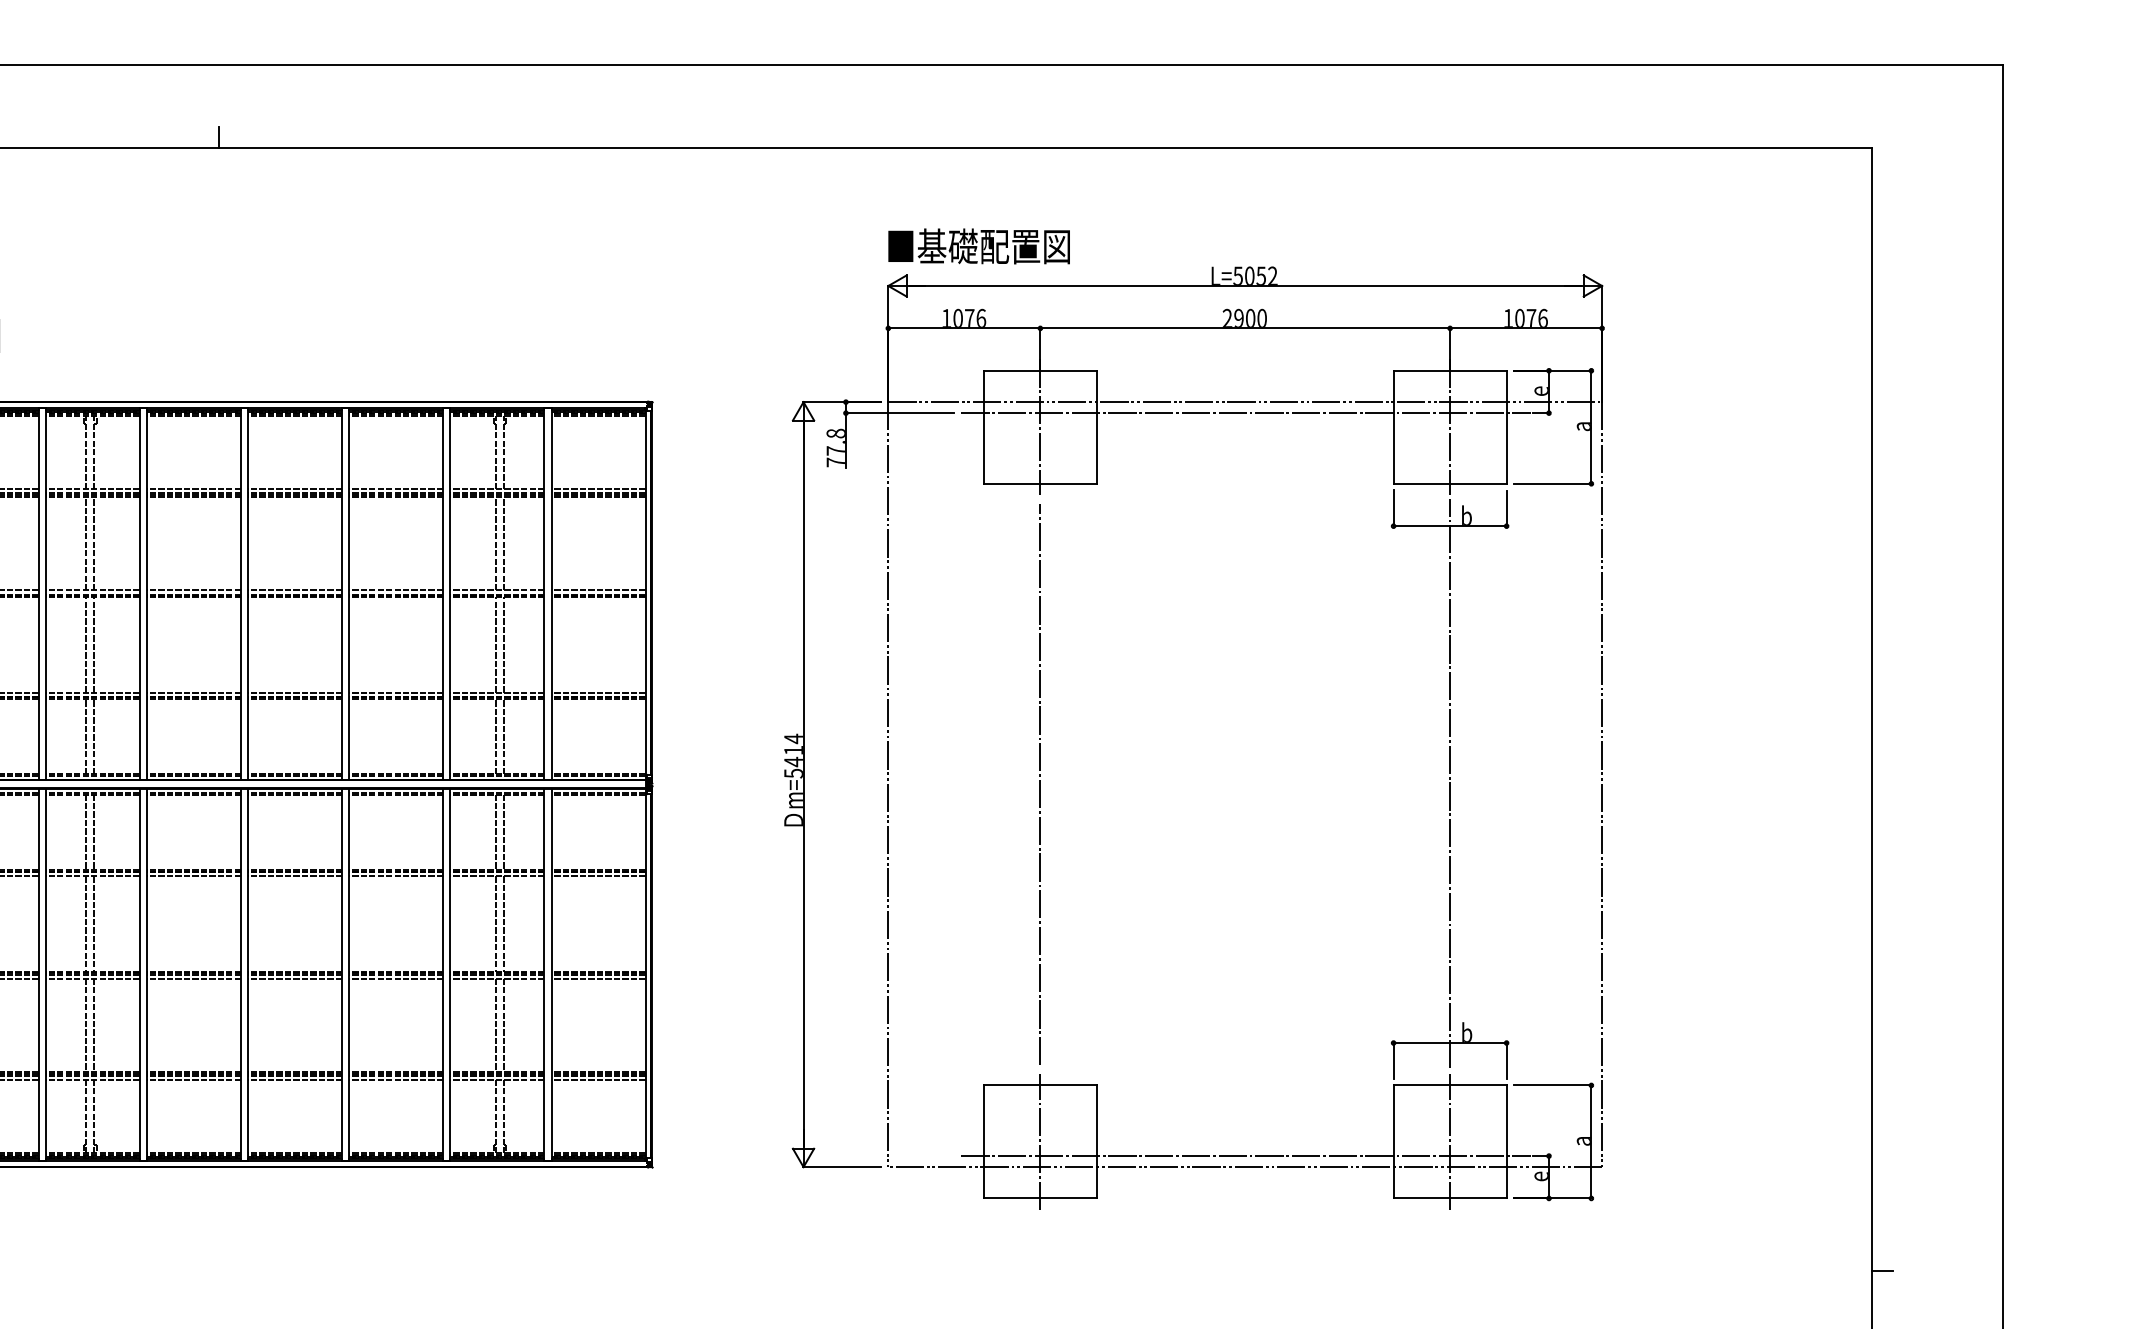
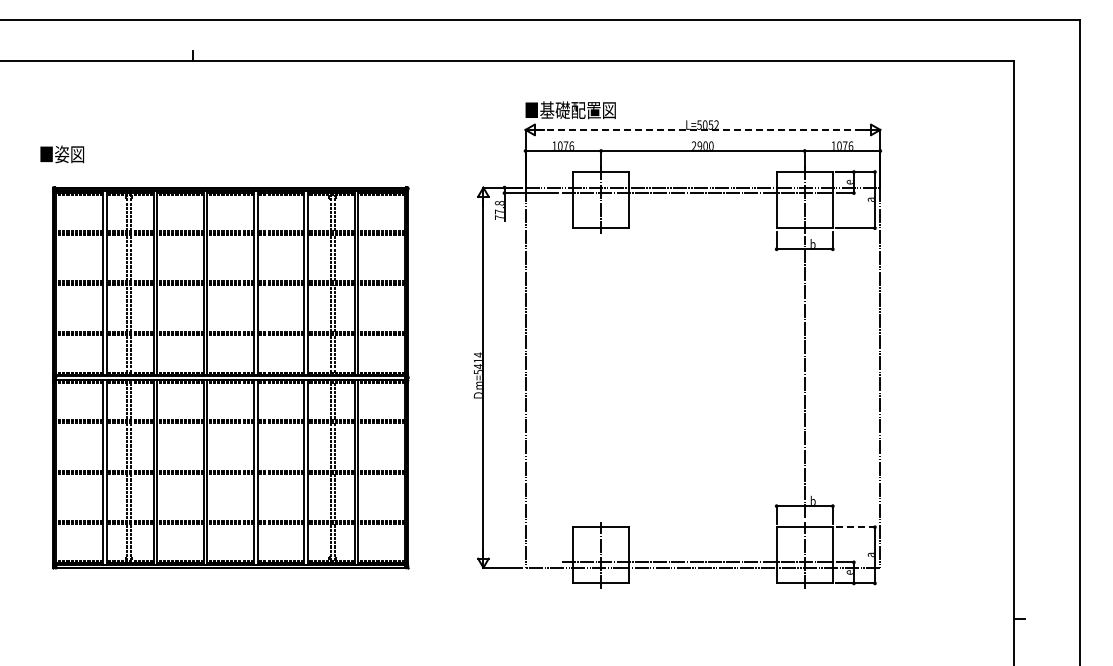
line: (1244, 285) -> (702, 129), solid -> dashed
line: (1041, 784) -> (601, 377), removed
line: (1554, 1085) -> (856, 527), solid -> dashed

